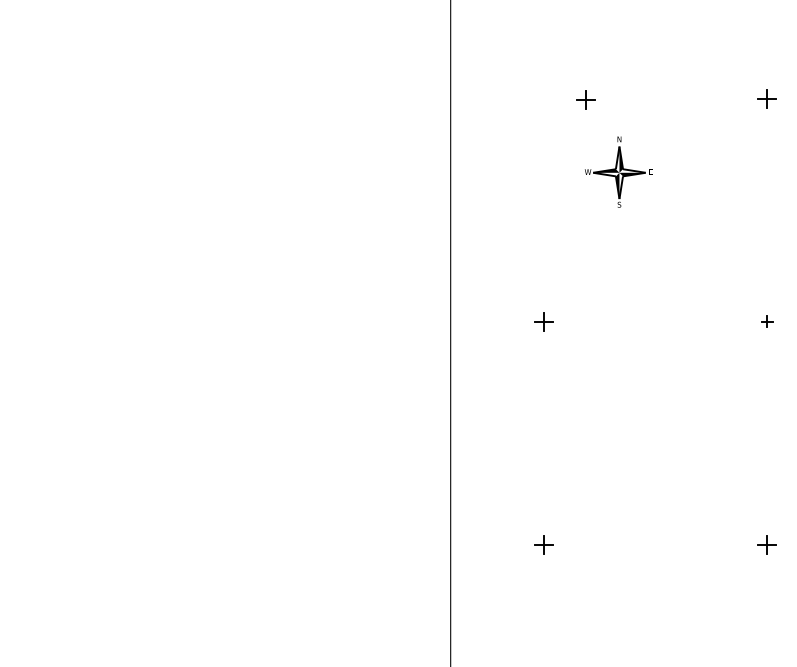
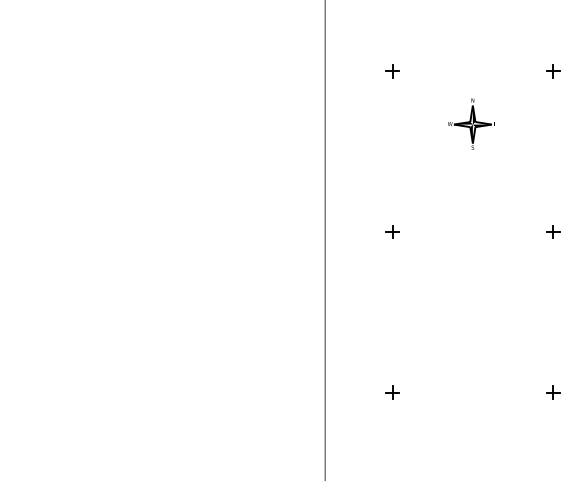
part: (585, 100) -> (392, 71), moved
part: (617, 171) -> (471, 123), moved
part: (767, 321) -> (553, 231), size x1.67

